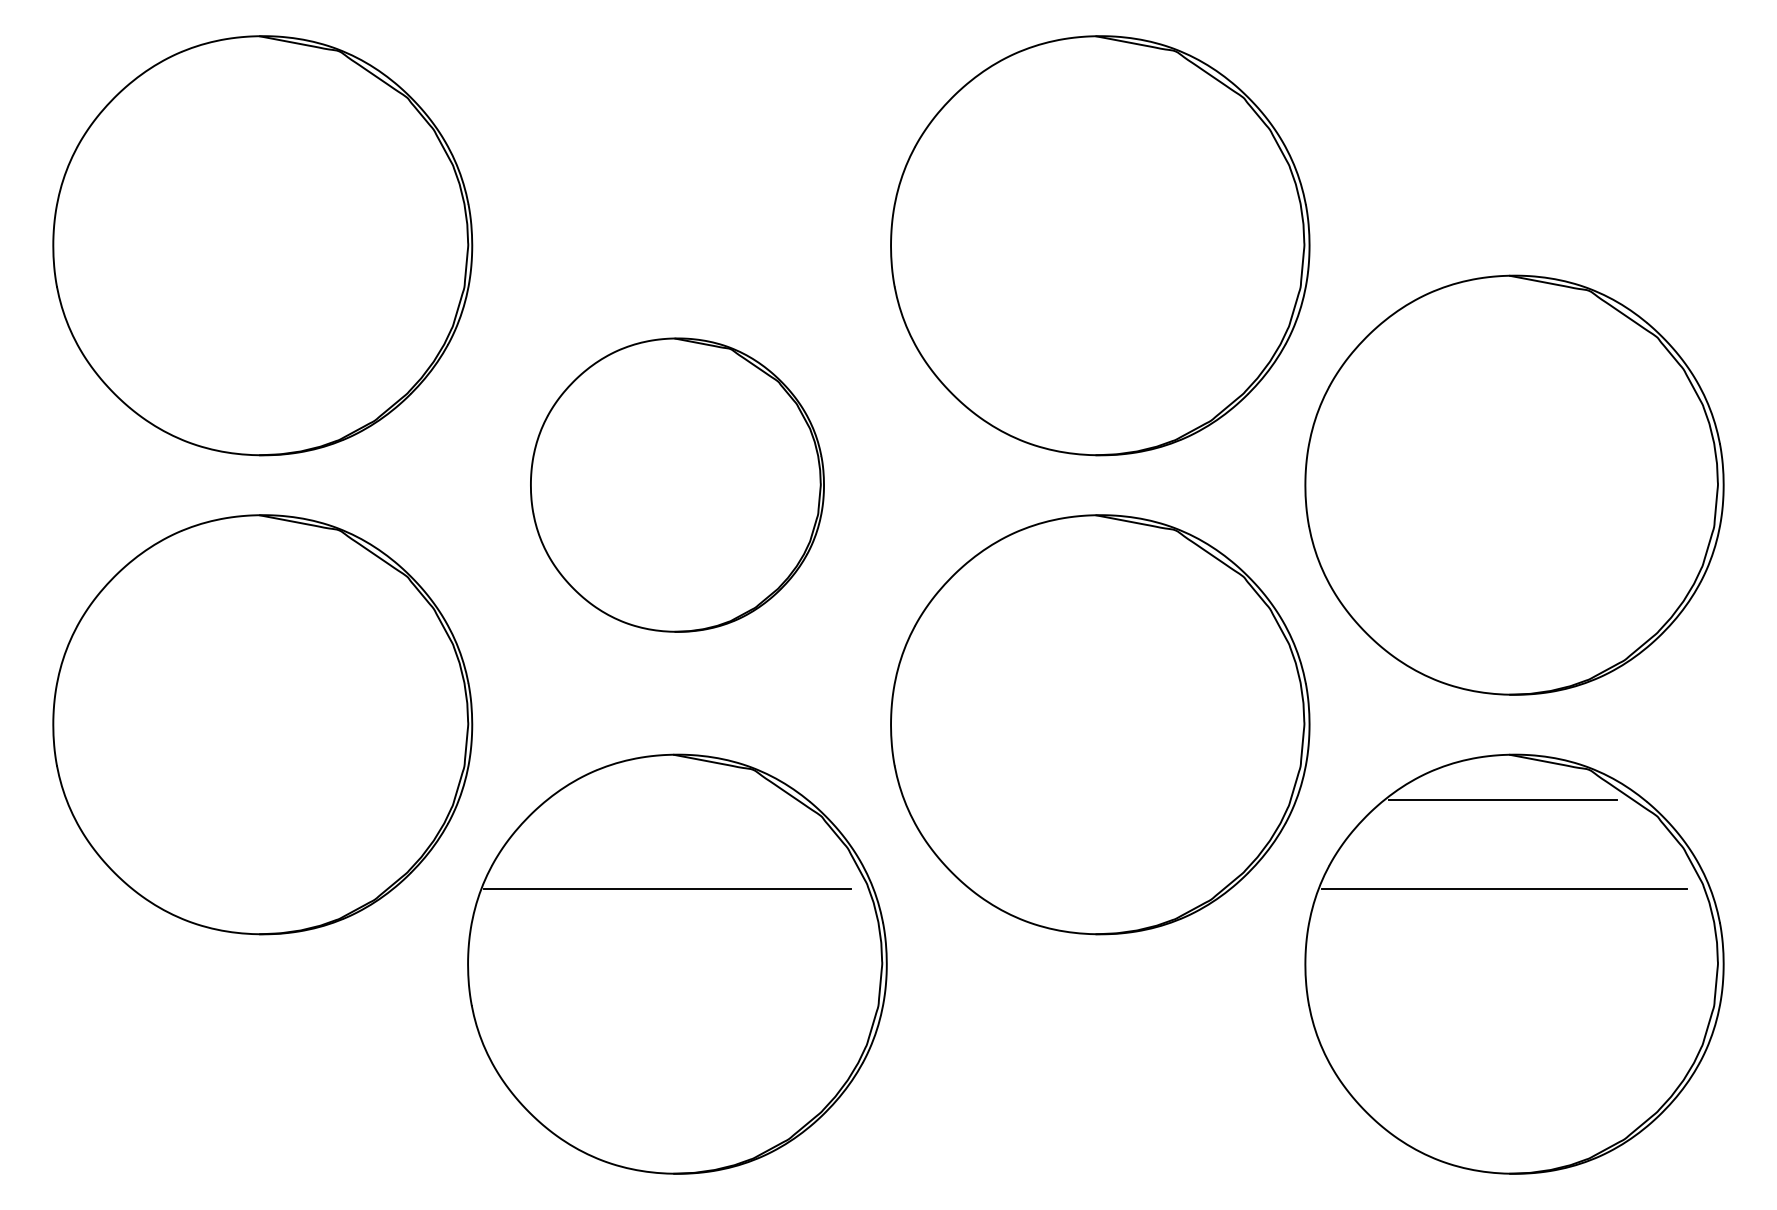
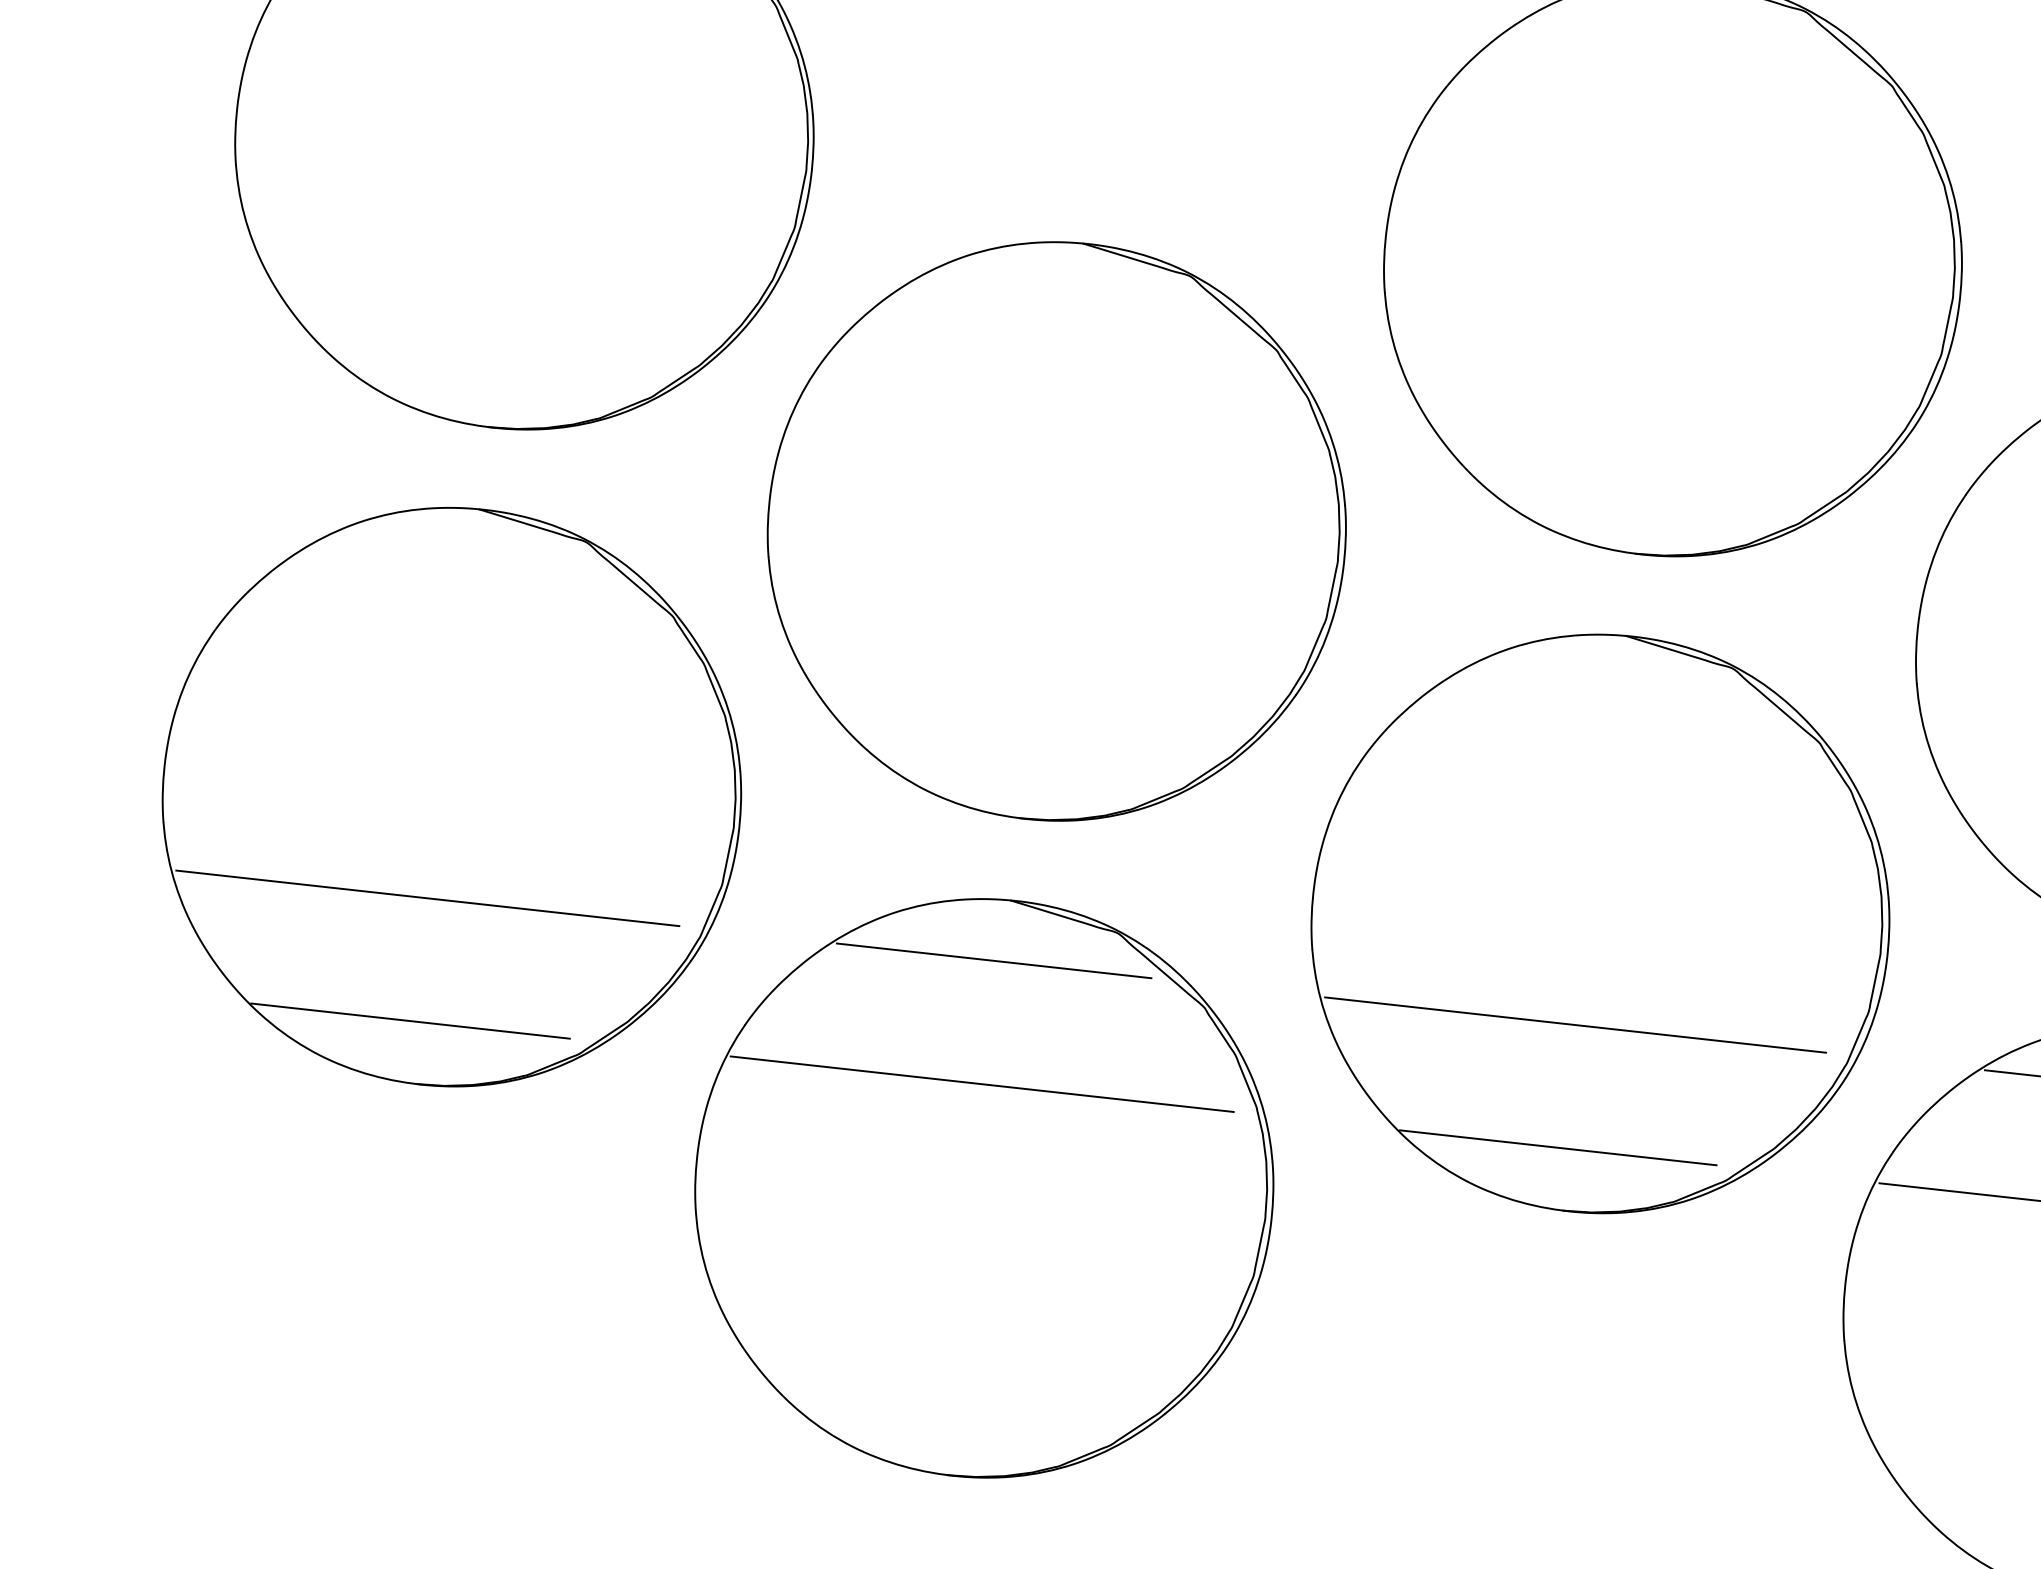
part: (677, 484) -> (1057, 530), size x1.43
line: (253, 799) -> (427, 898), added
line: (666, 799) -> (994, 960), added
line: (1090, 799) -> (1575, 1024), added
line: (250, 889) -> (410, 1021), added
line: (1087, 889) -> (1557, 1147), added

